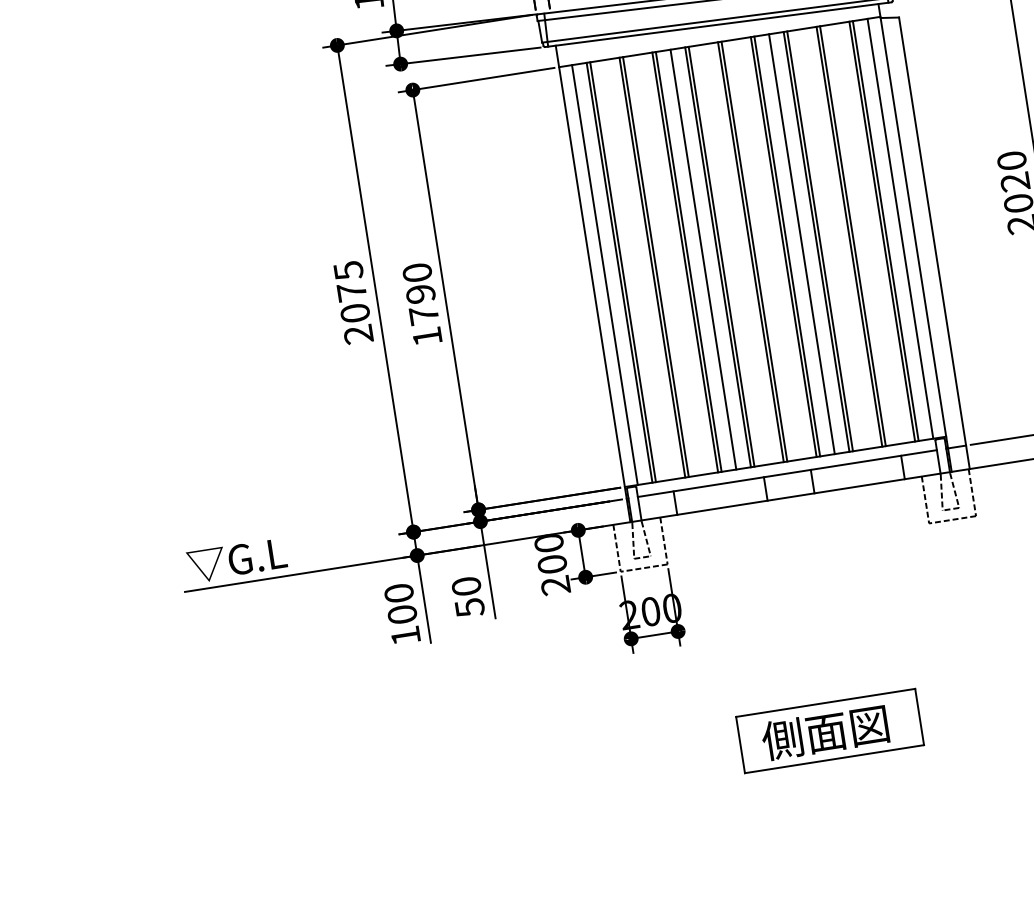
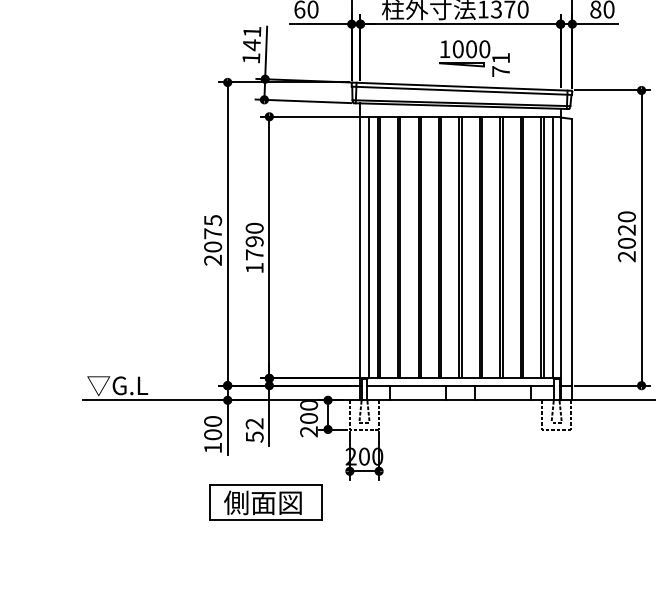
line: (802, 244) -> (491, 247), removed
line: (702, 259) -> (429, 247), removed
text: (466, 586) -> (254, 423), 50 -> 52
part: (829, 731) -> (265, 502), moved

